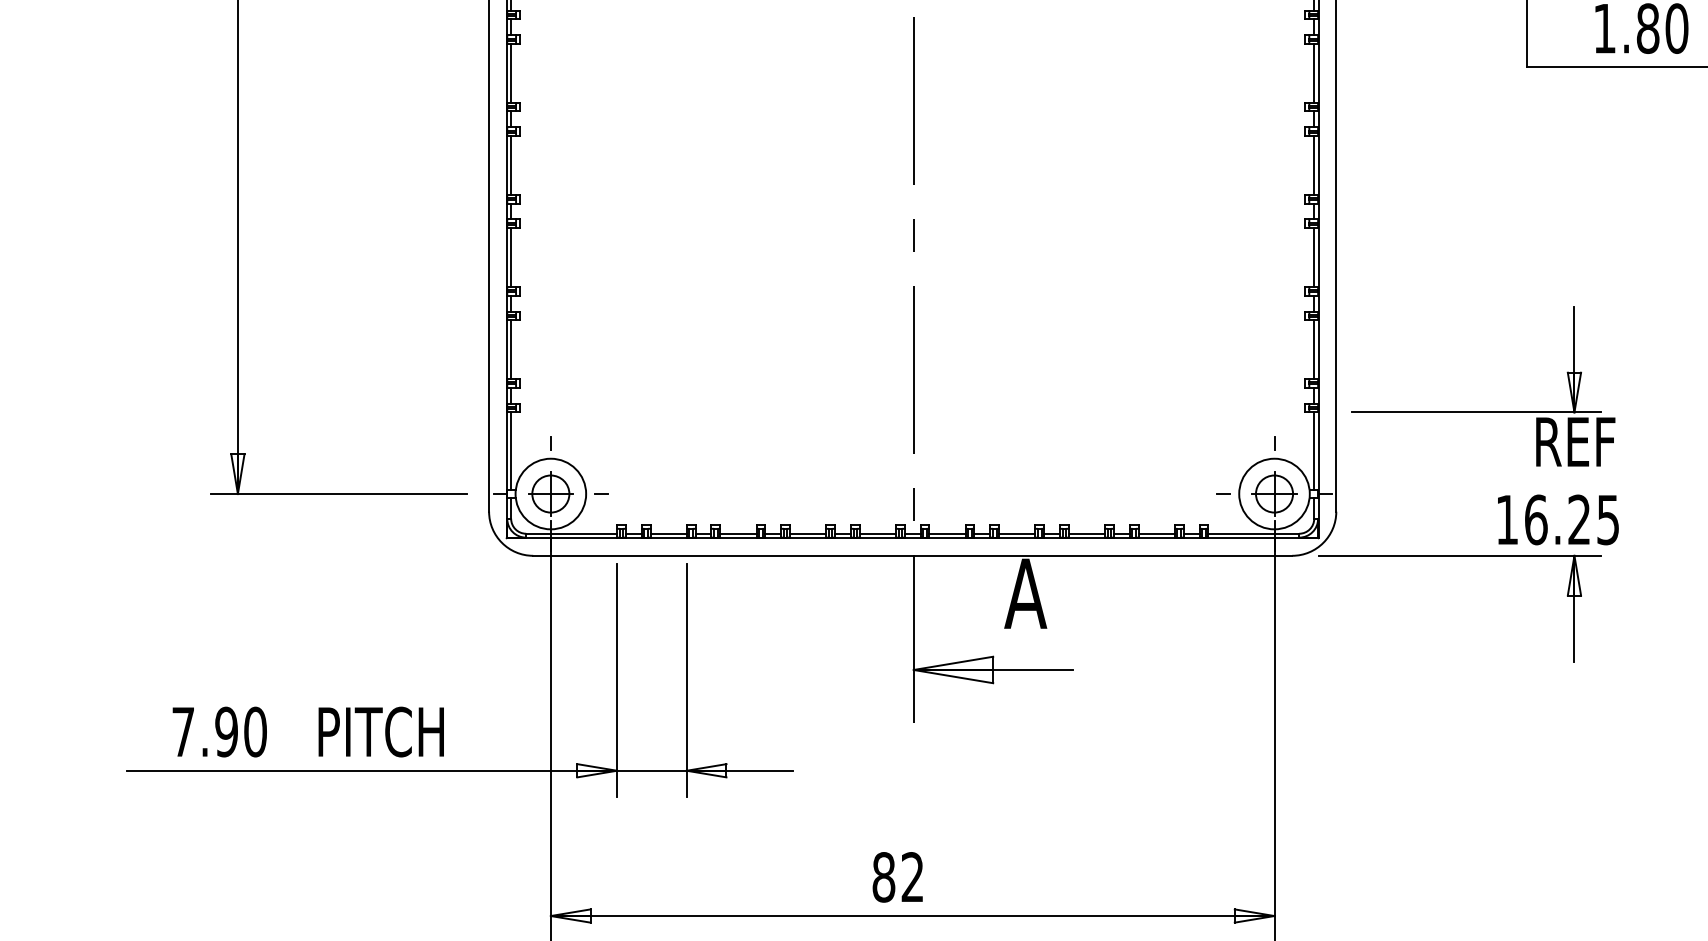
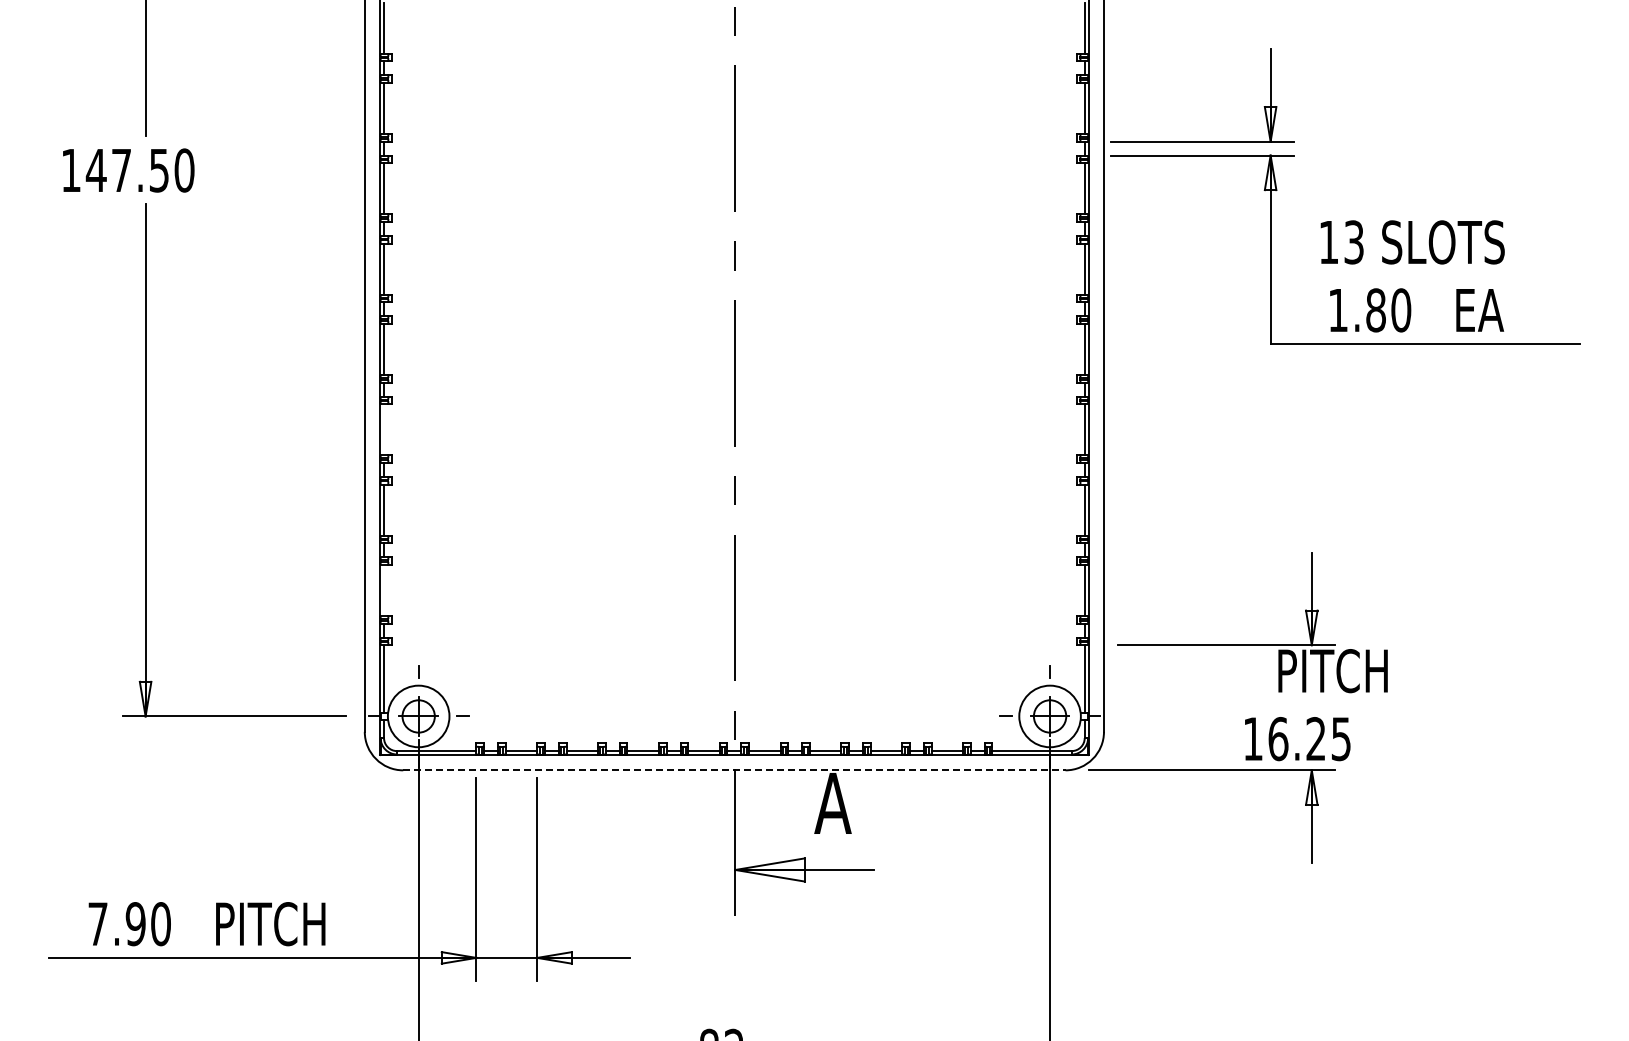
line: (511, 165) -> (384, 429), removed
line: (511, 348) -> (384, 589), removed
text: (1600, 442) -> (1334, 671), REF -> PITCH
line: (912, 555) -> (734, 770), solid -> dashed

